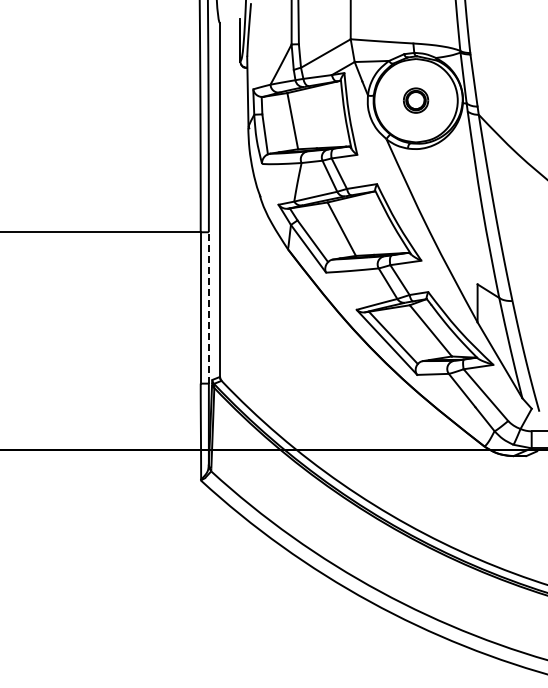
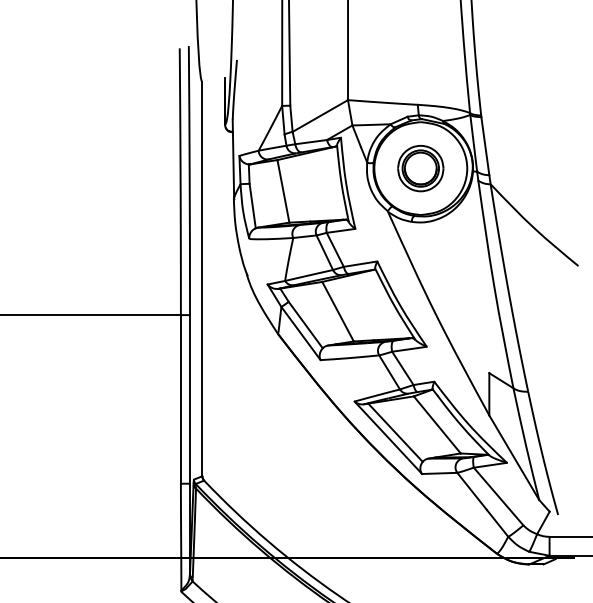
part: (415, 100) -> (420, 168), size x1.67
line: (208, 307) -> (189, 398), dashed -> solid

